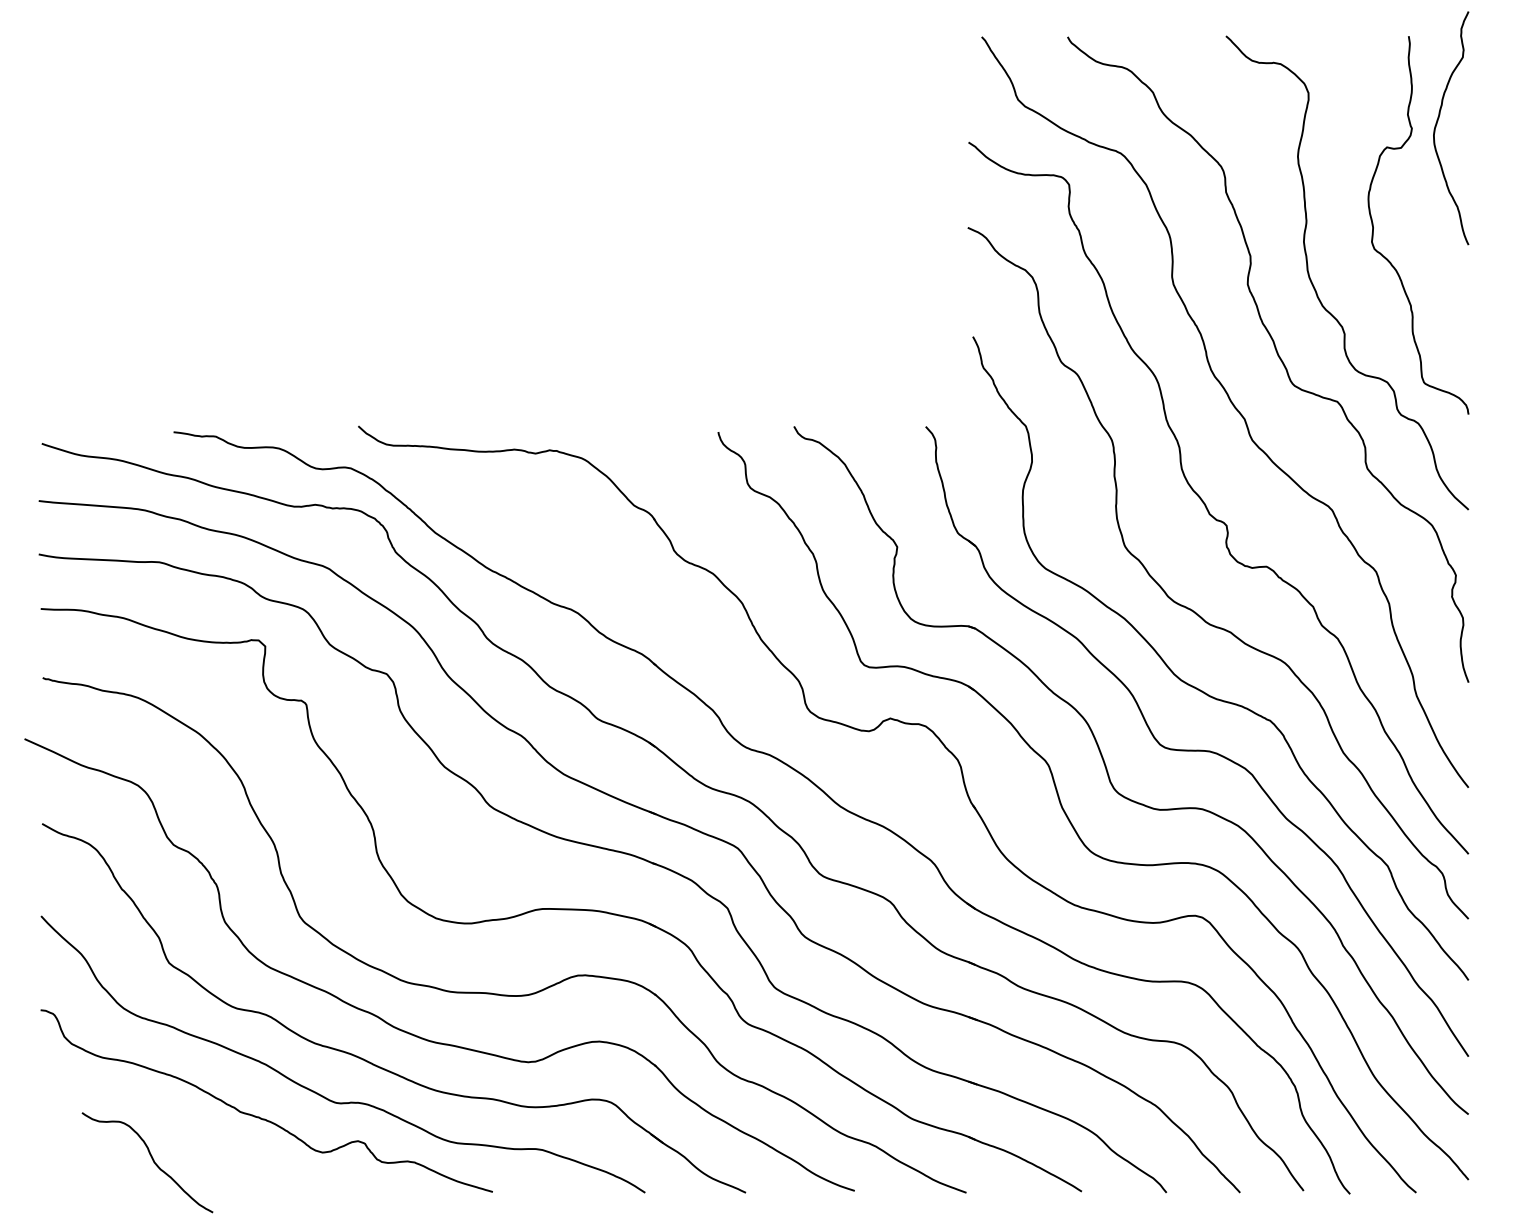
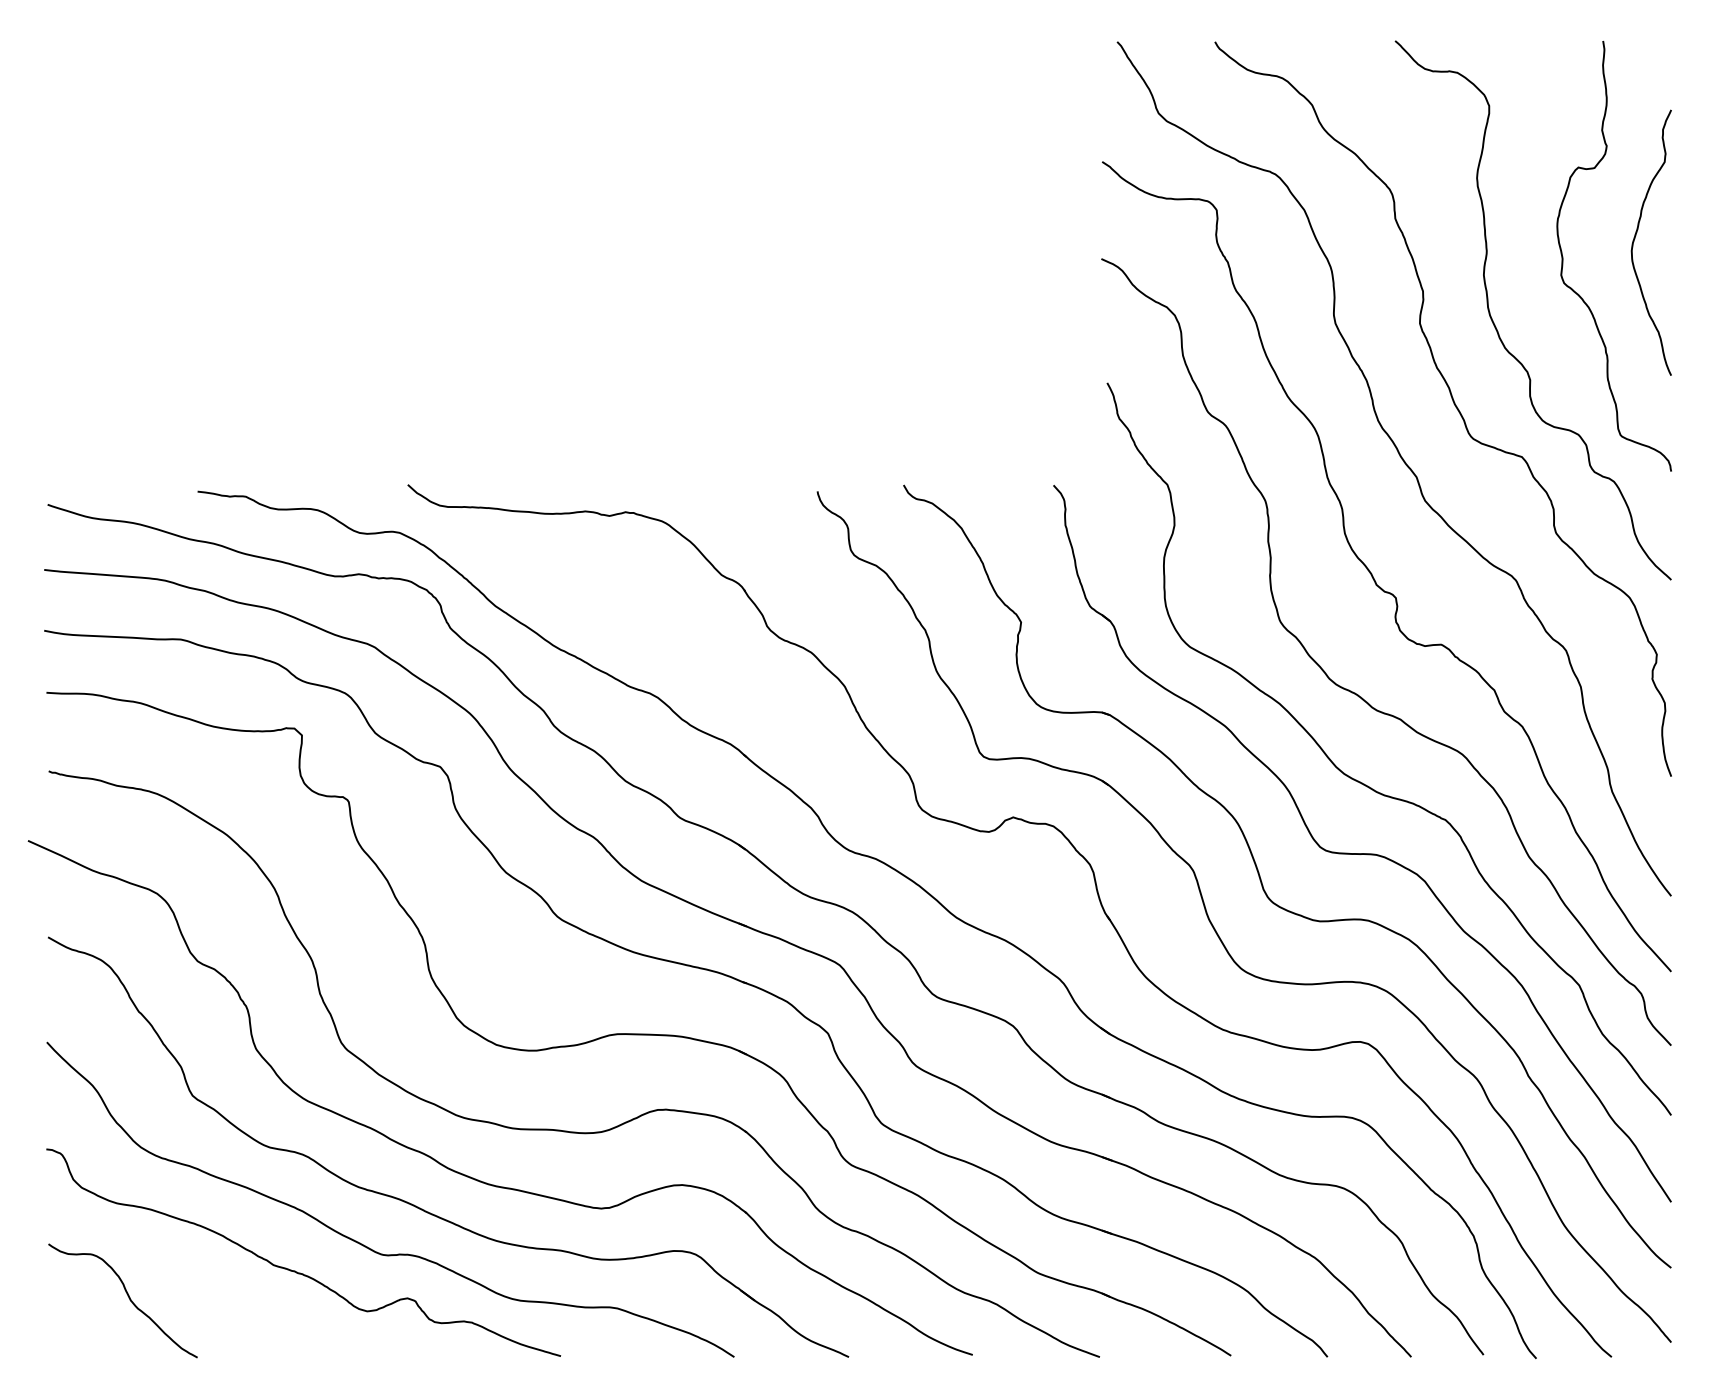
curve: (1437, 124) -> (1635, 238), moved
curve: (152, 1160) -> (128, 1298), moved

